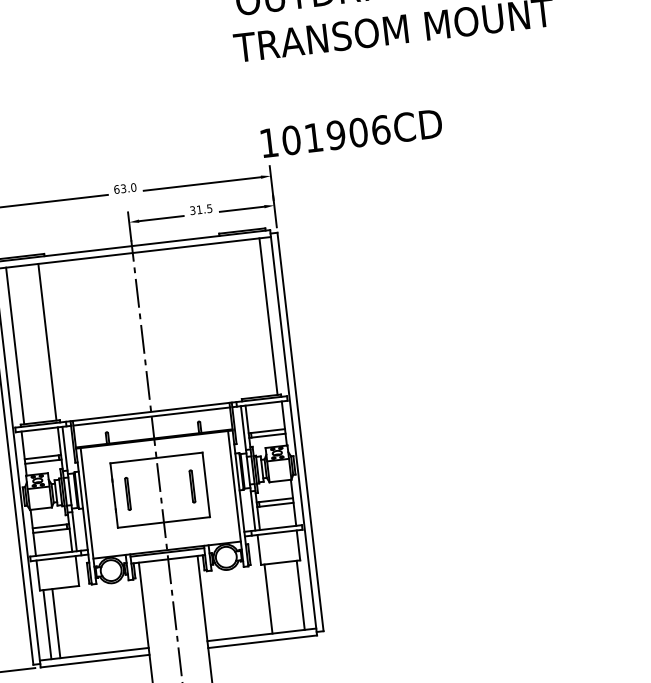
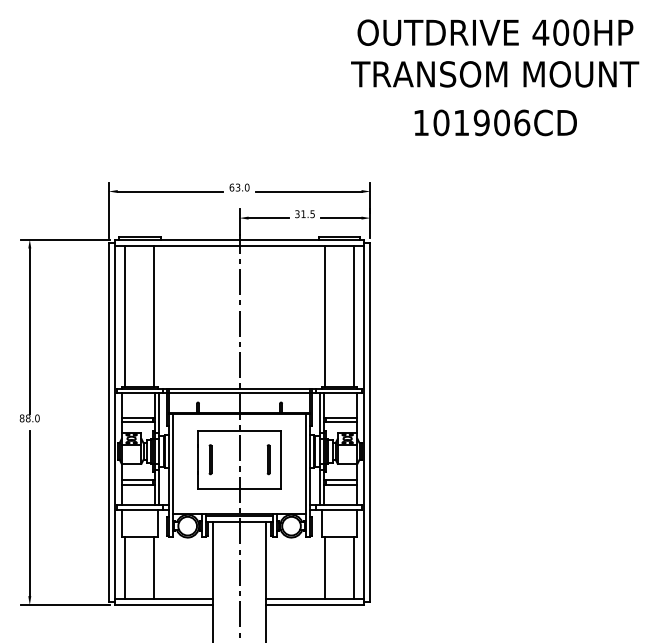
text: (351, 133) -> (495, 122), moved
line: (235, 320) -> (324, 316), added
line: (56, 623) -> (154, 567), moved

